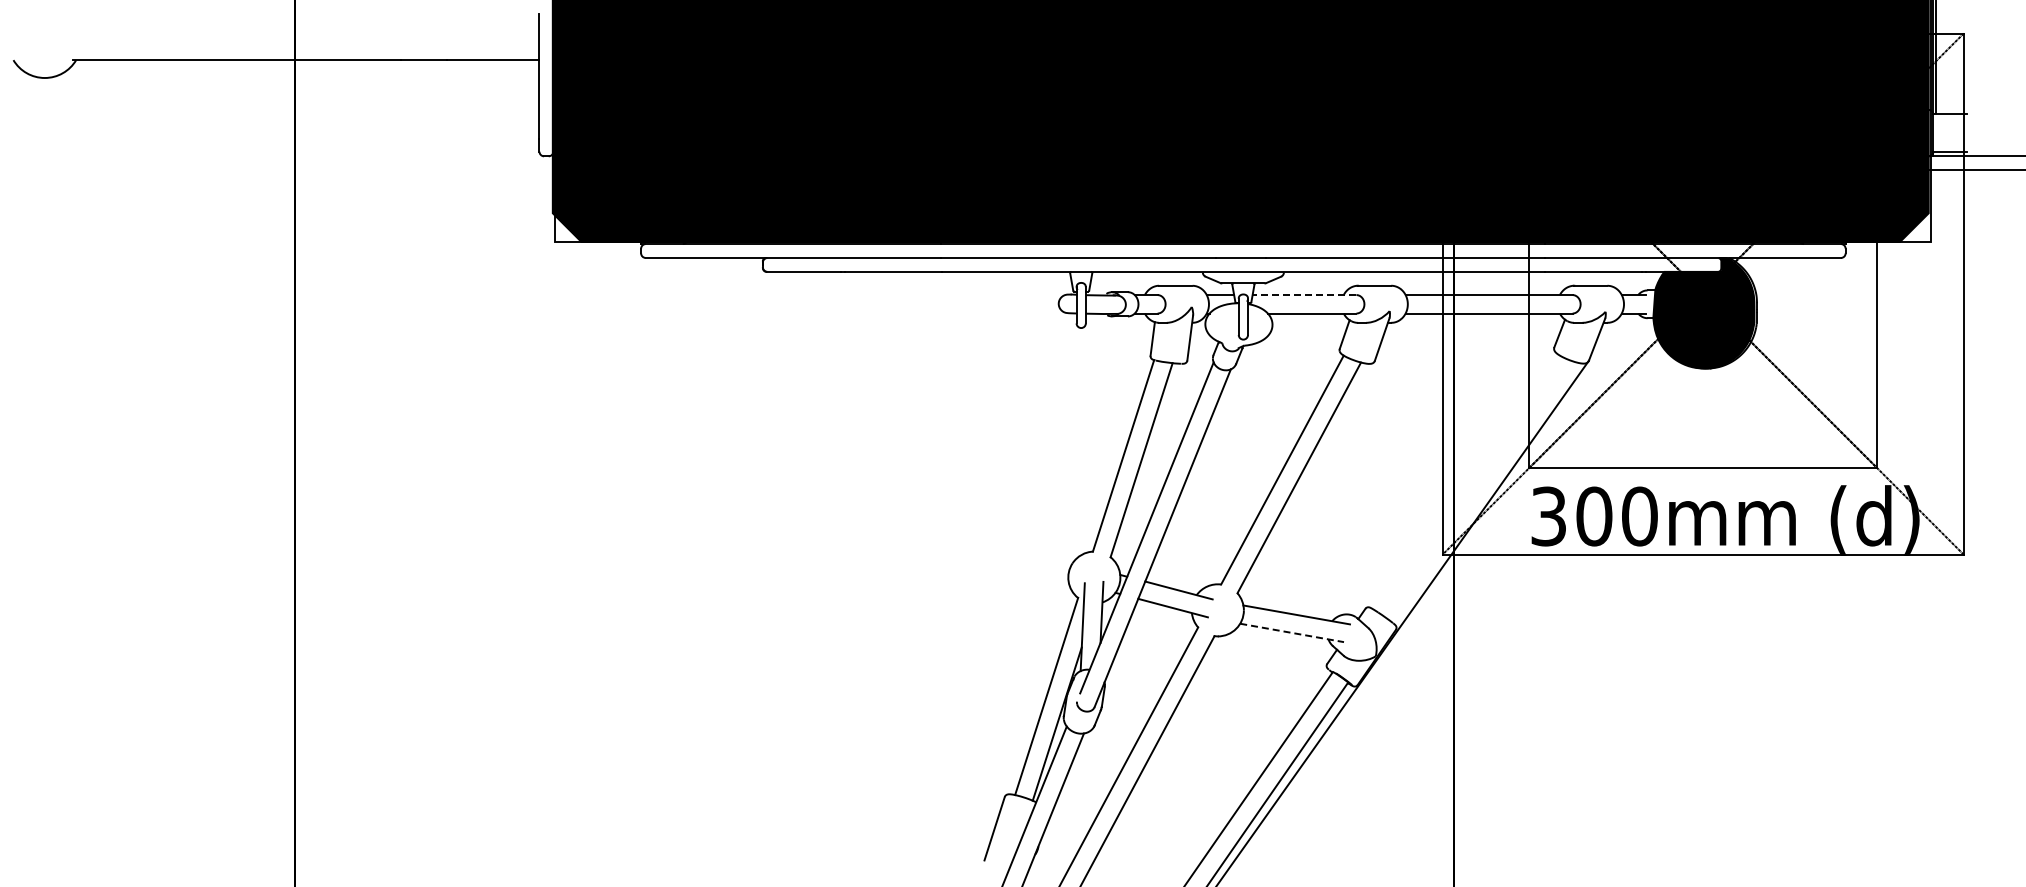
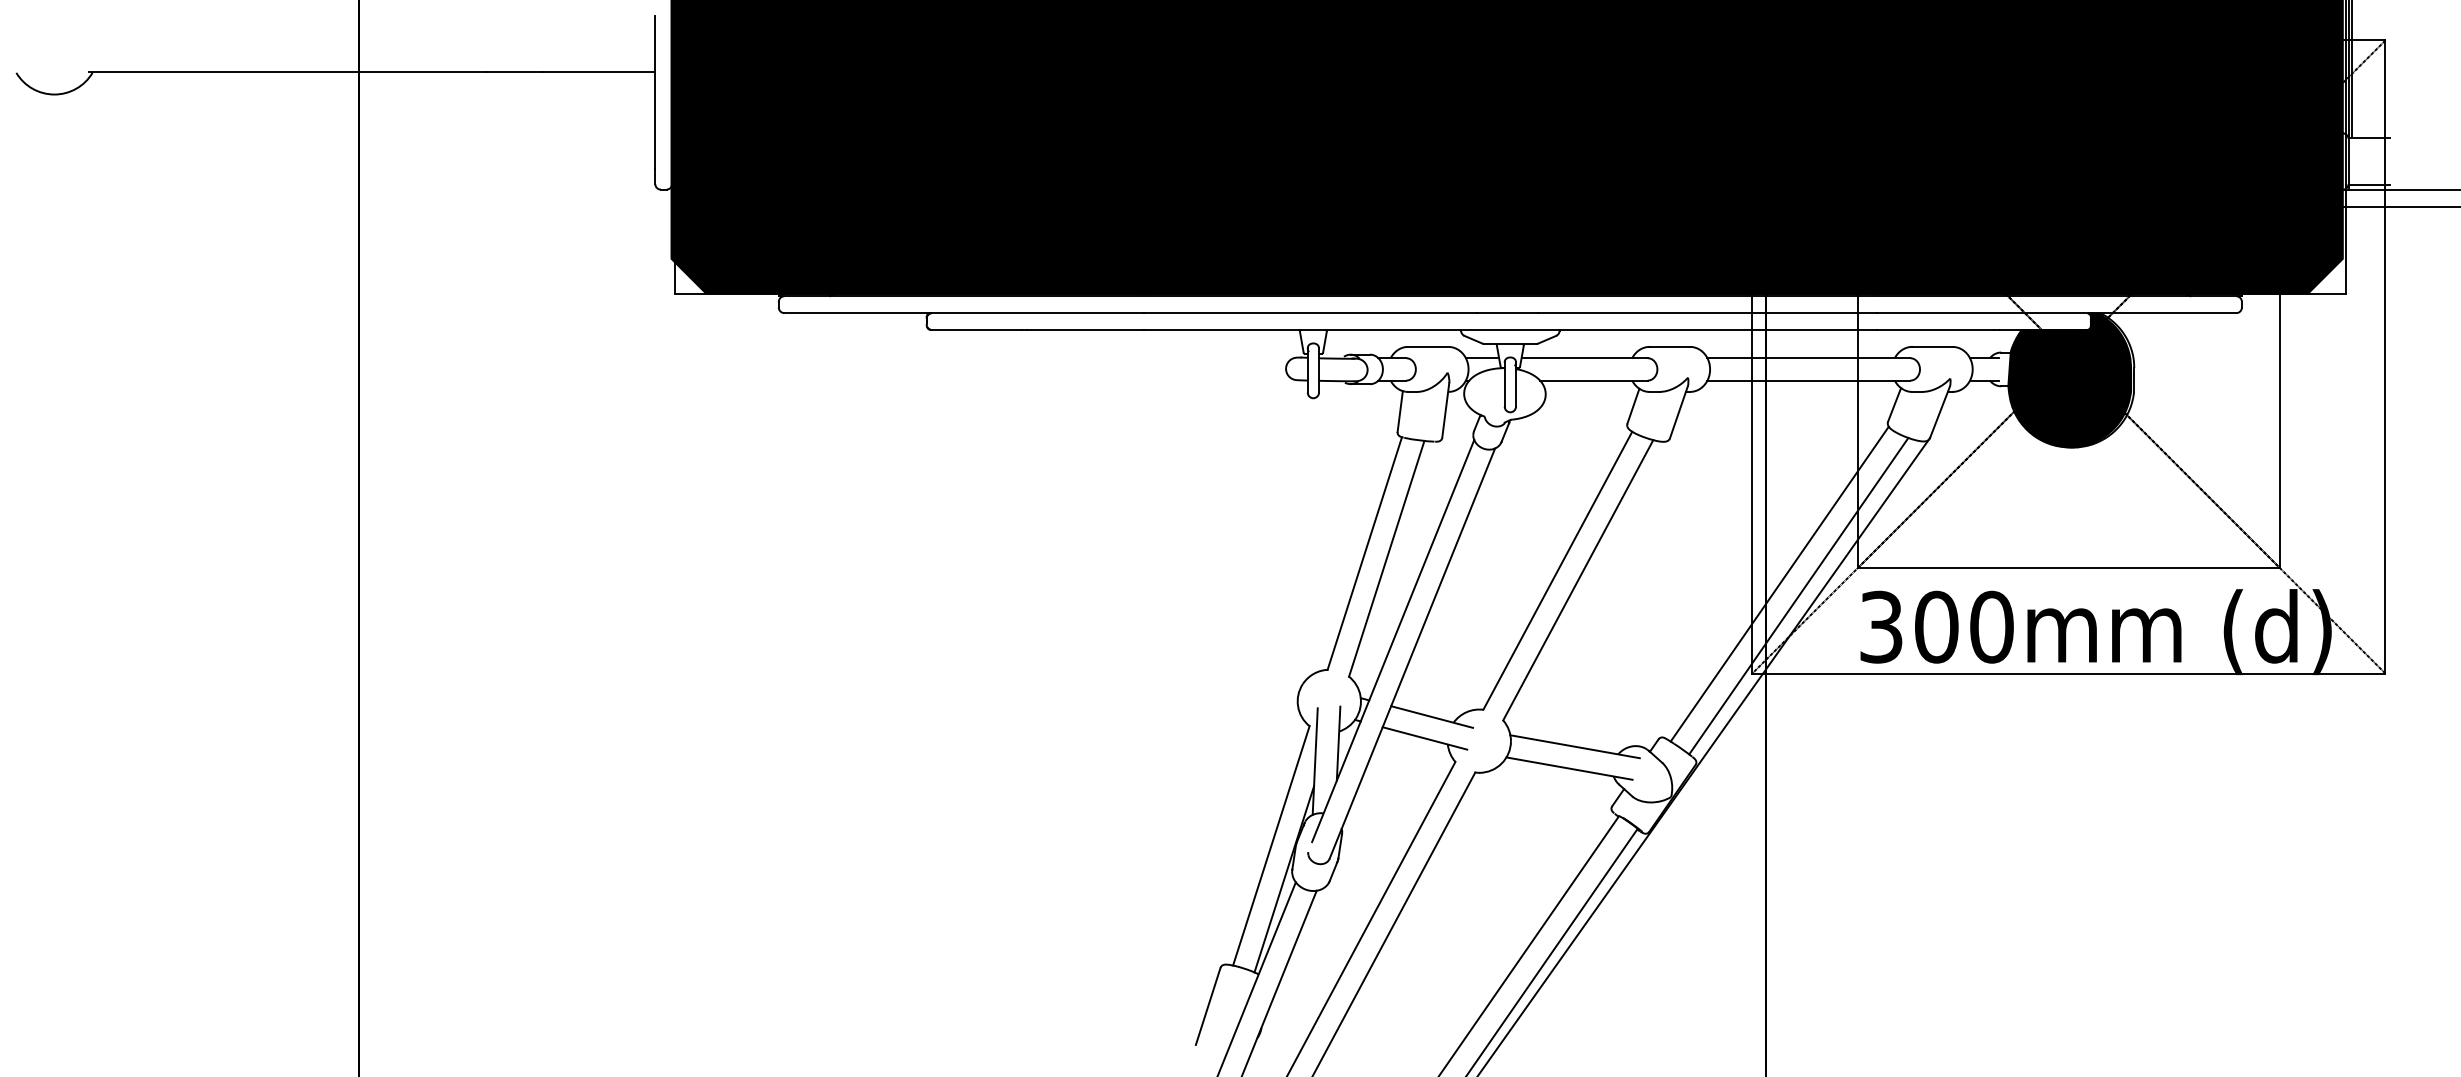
line: (1304, 295) -> (1584, 358), dashed -> solid
line: (1464, 480) -> (1778, 583), added
line: (1480, 490) -> (1798, 595), added
line: (1292, 632) -> (1570, 768), dashed -> solid

